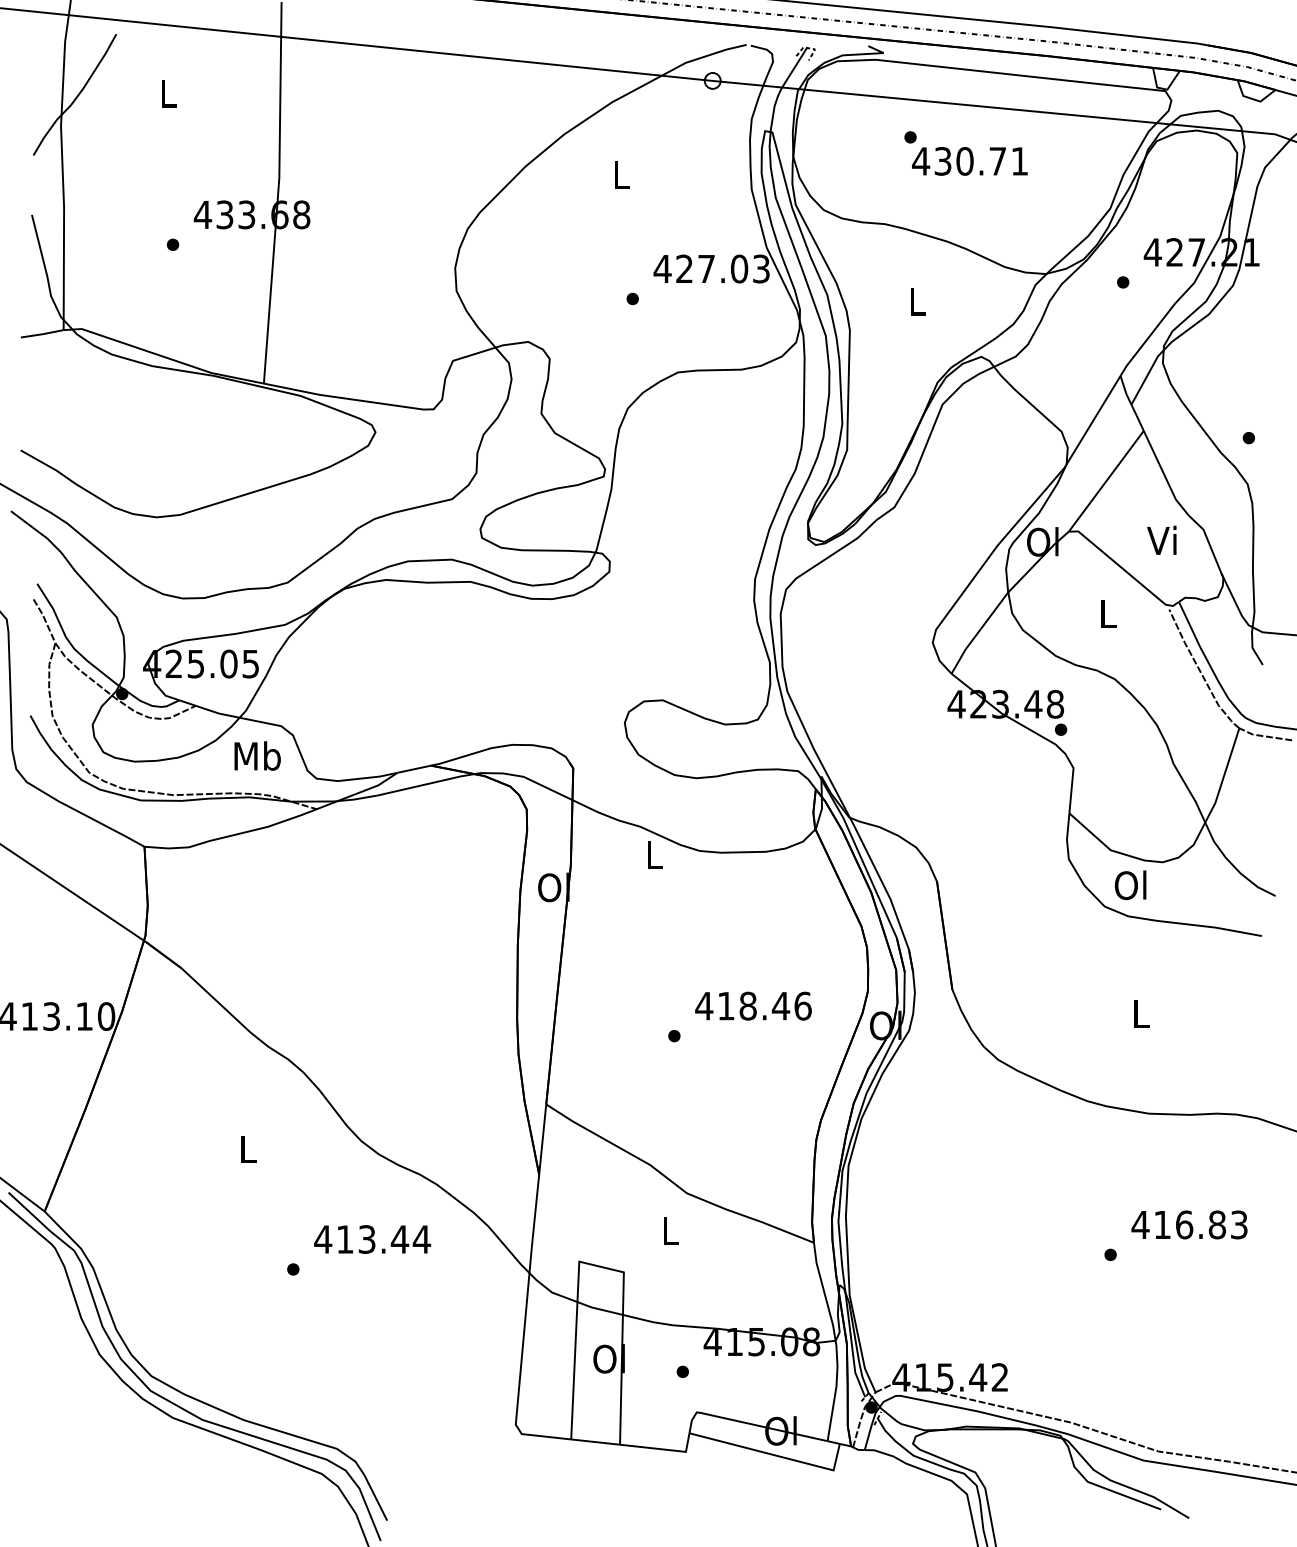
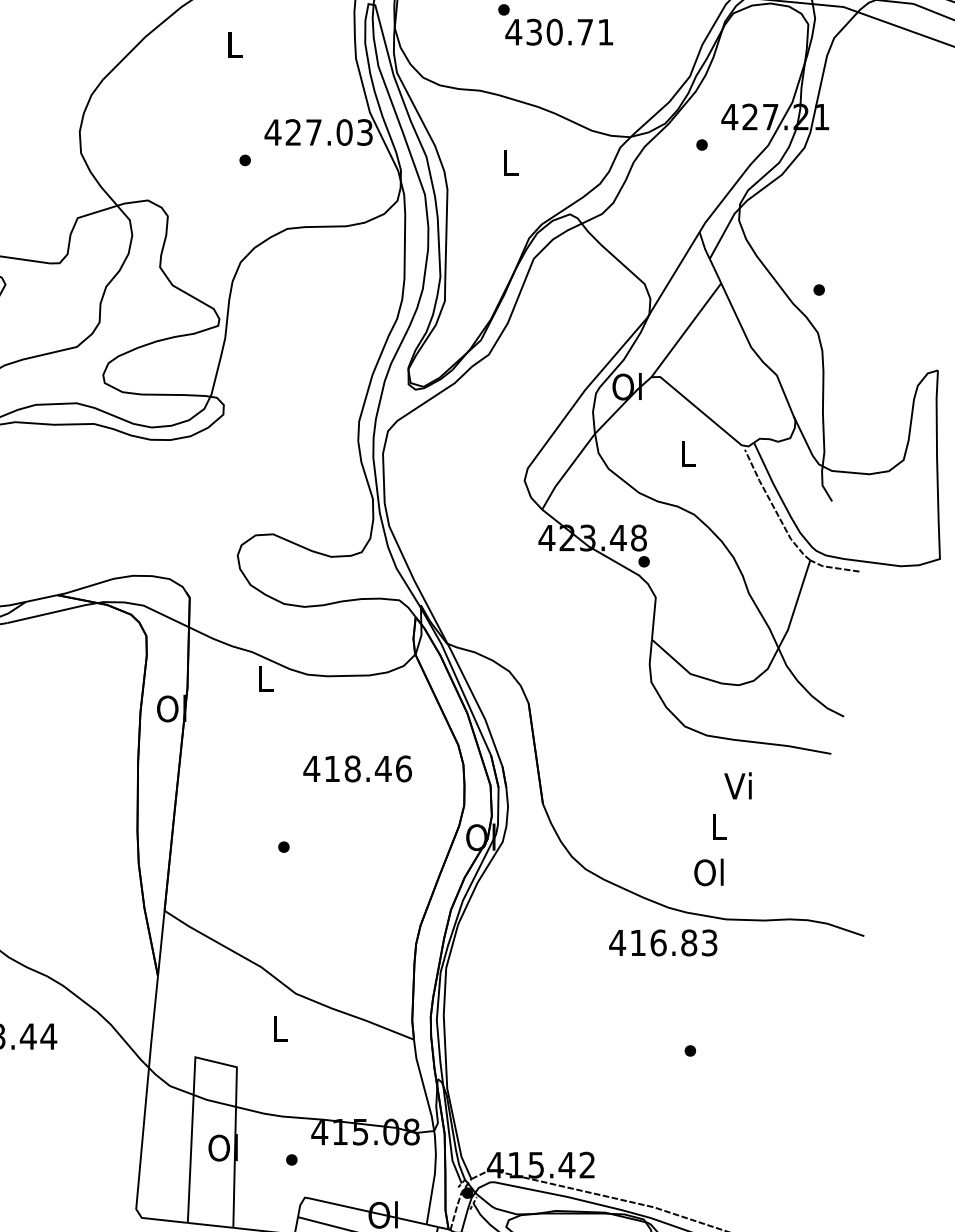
text: (1161, 539) -> (737, 785), moved
text: (1130, 885) -> (708, 872), moved
text: (753, 1005) -> (357, 768), moved
text: (1189, 1224) -> (663, 942), moved

